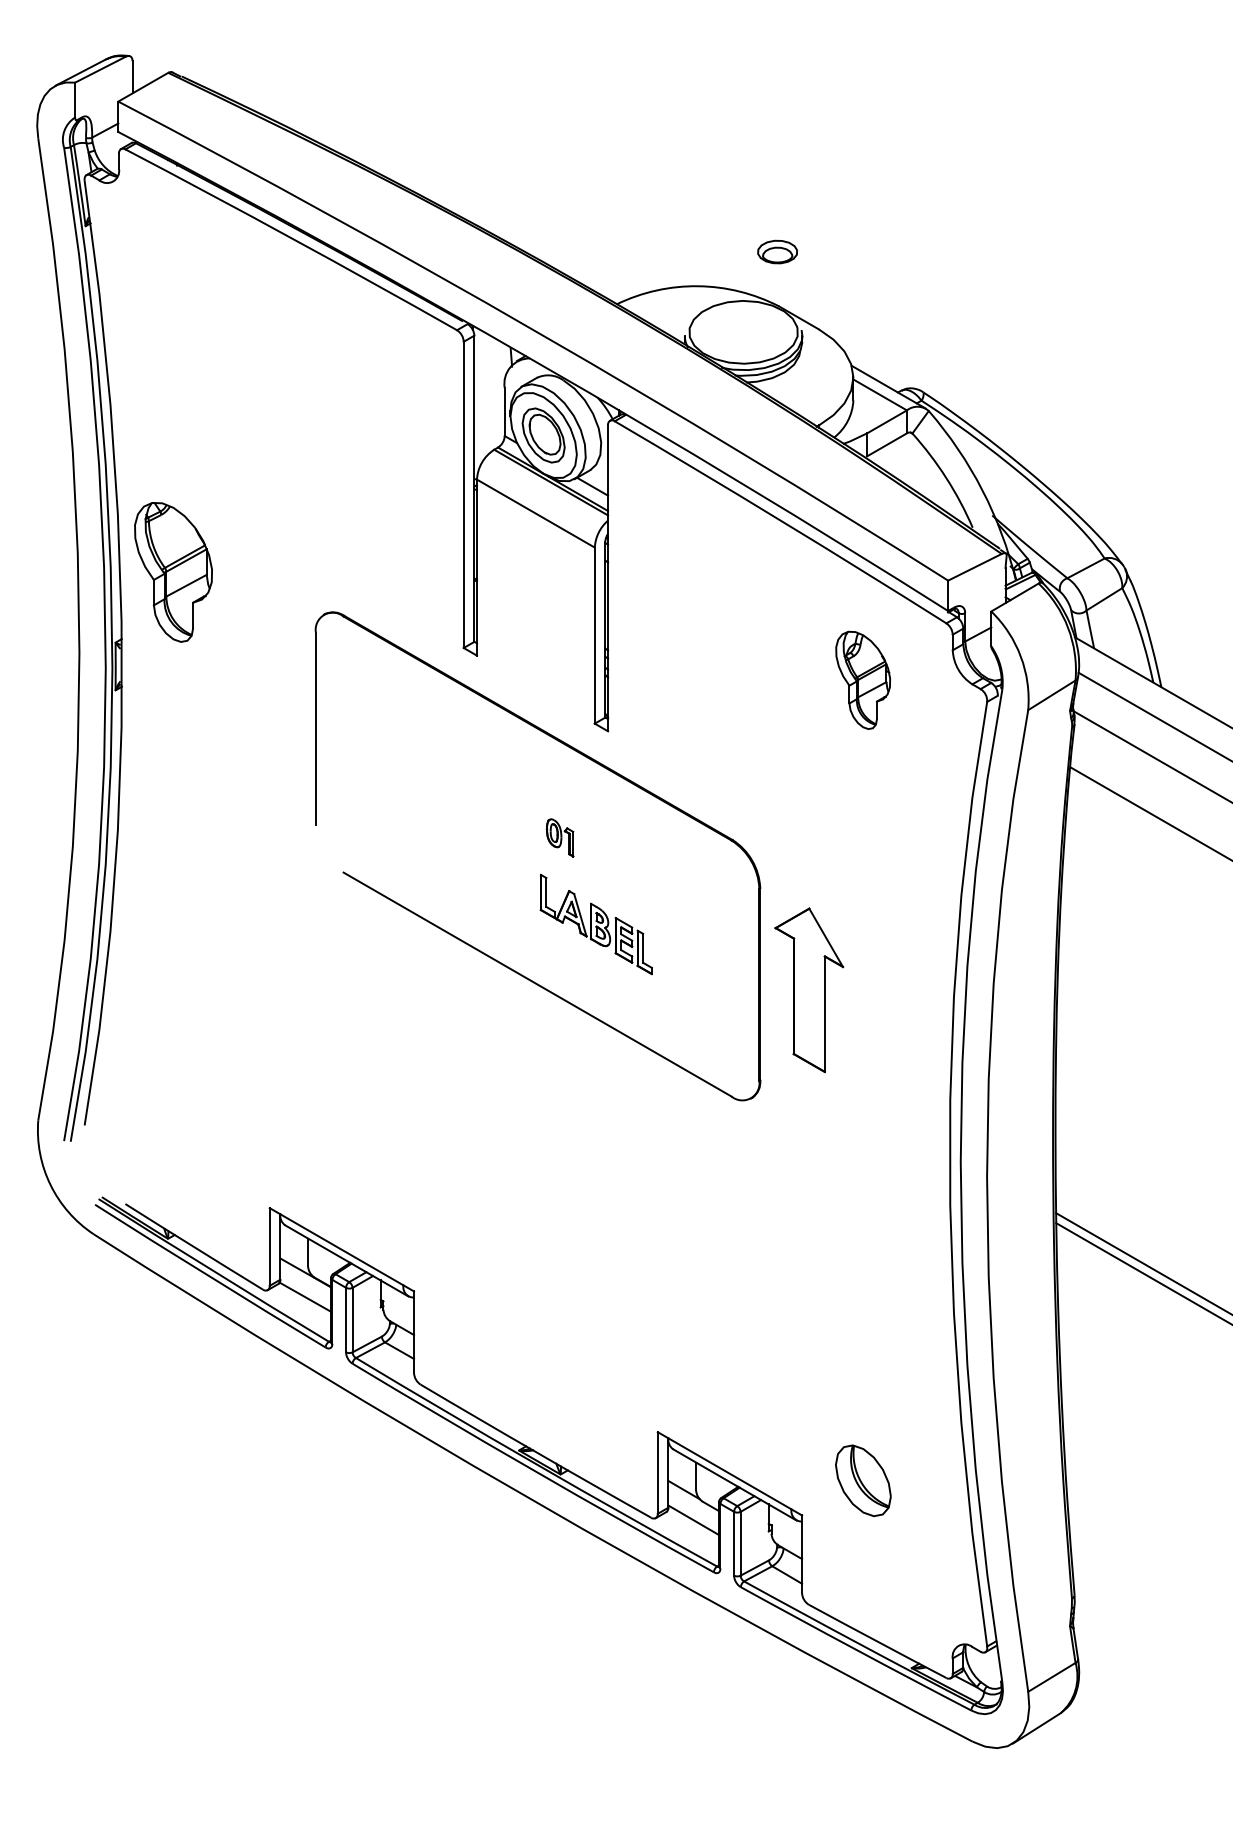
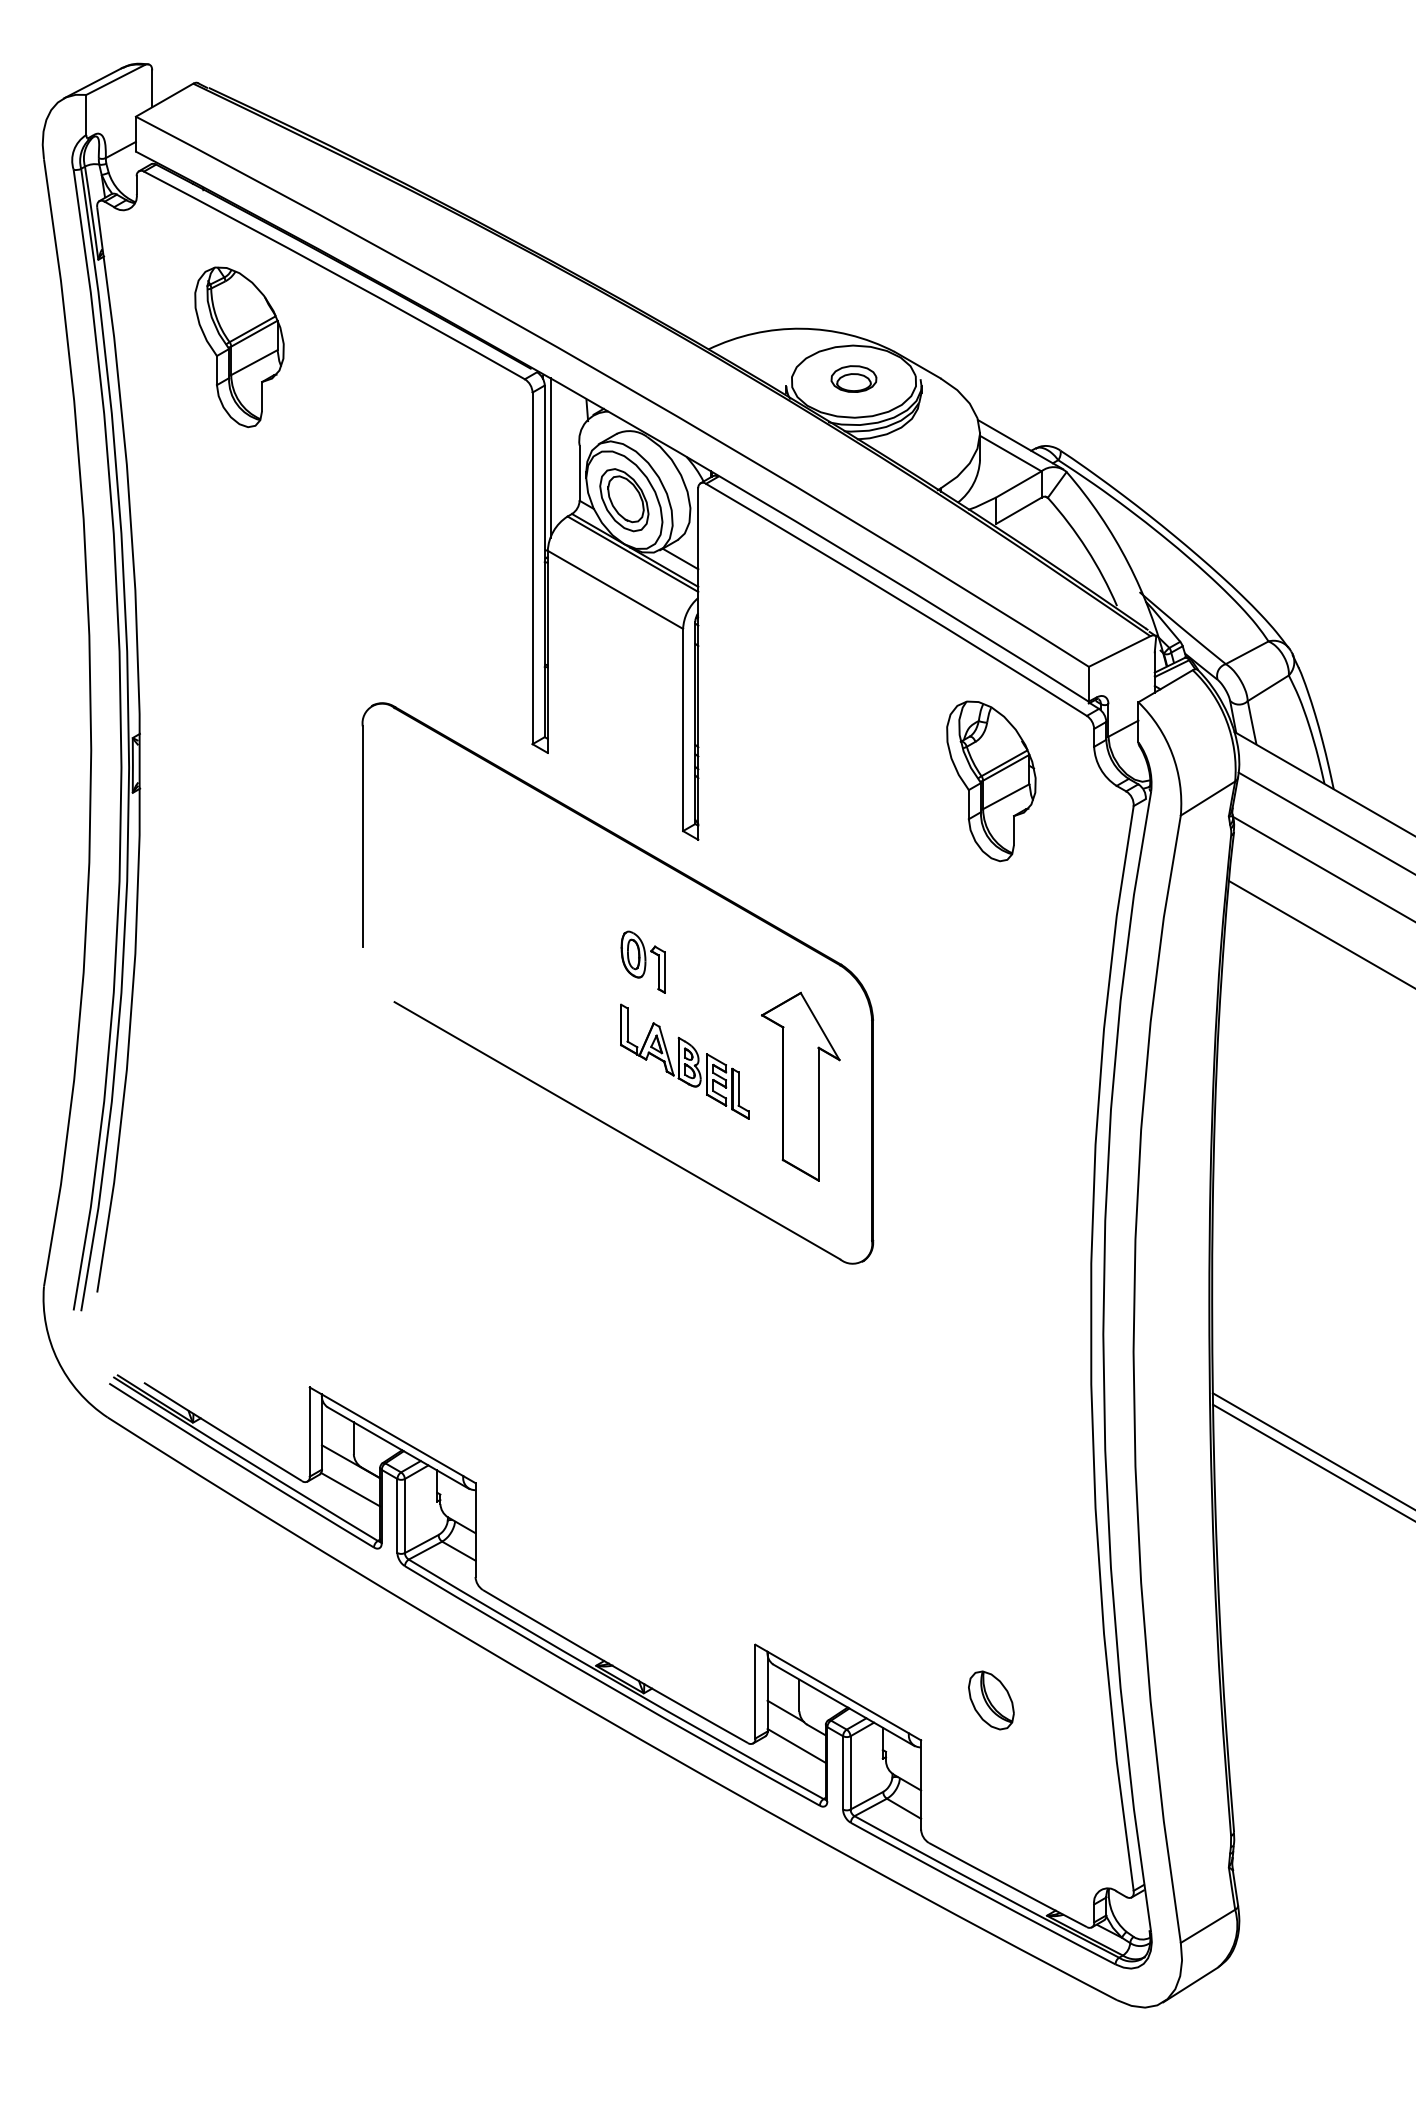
part: (777, 251) -> (853, 378), moved
line: (479, 398) -> (550, 457), added
part: (173, 572) -> (239, 347), moved
part: (862, 680) -> (990, 781), size x1.43
part: (559, 837) -> (642, 961), size x1.43
part: (809, 990) -> (801, 1086), moved
part: (862, 1480) -> (990, 1700), size x0.71

